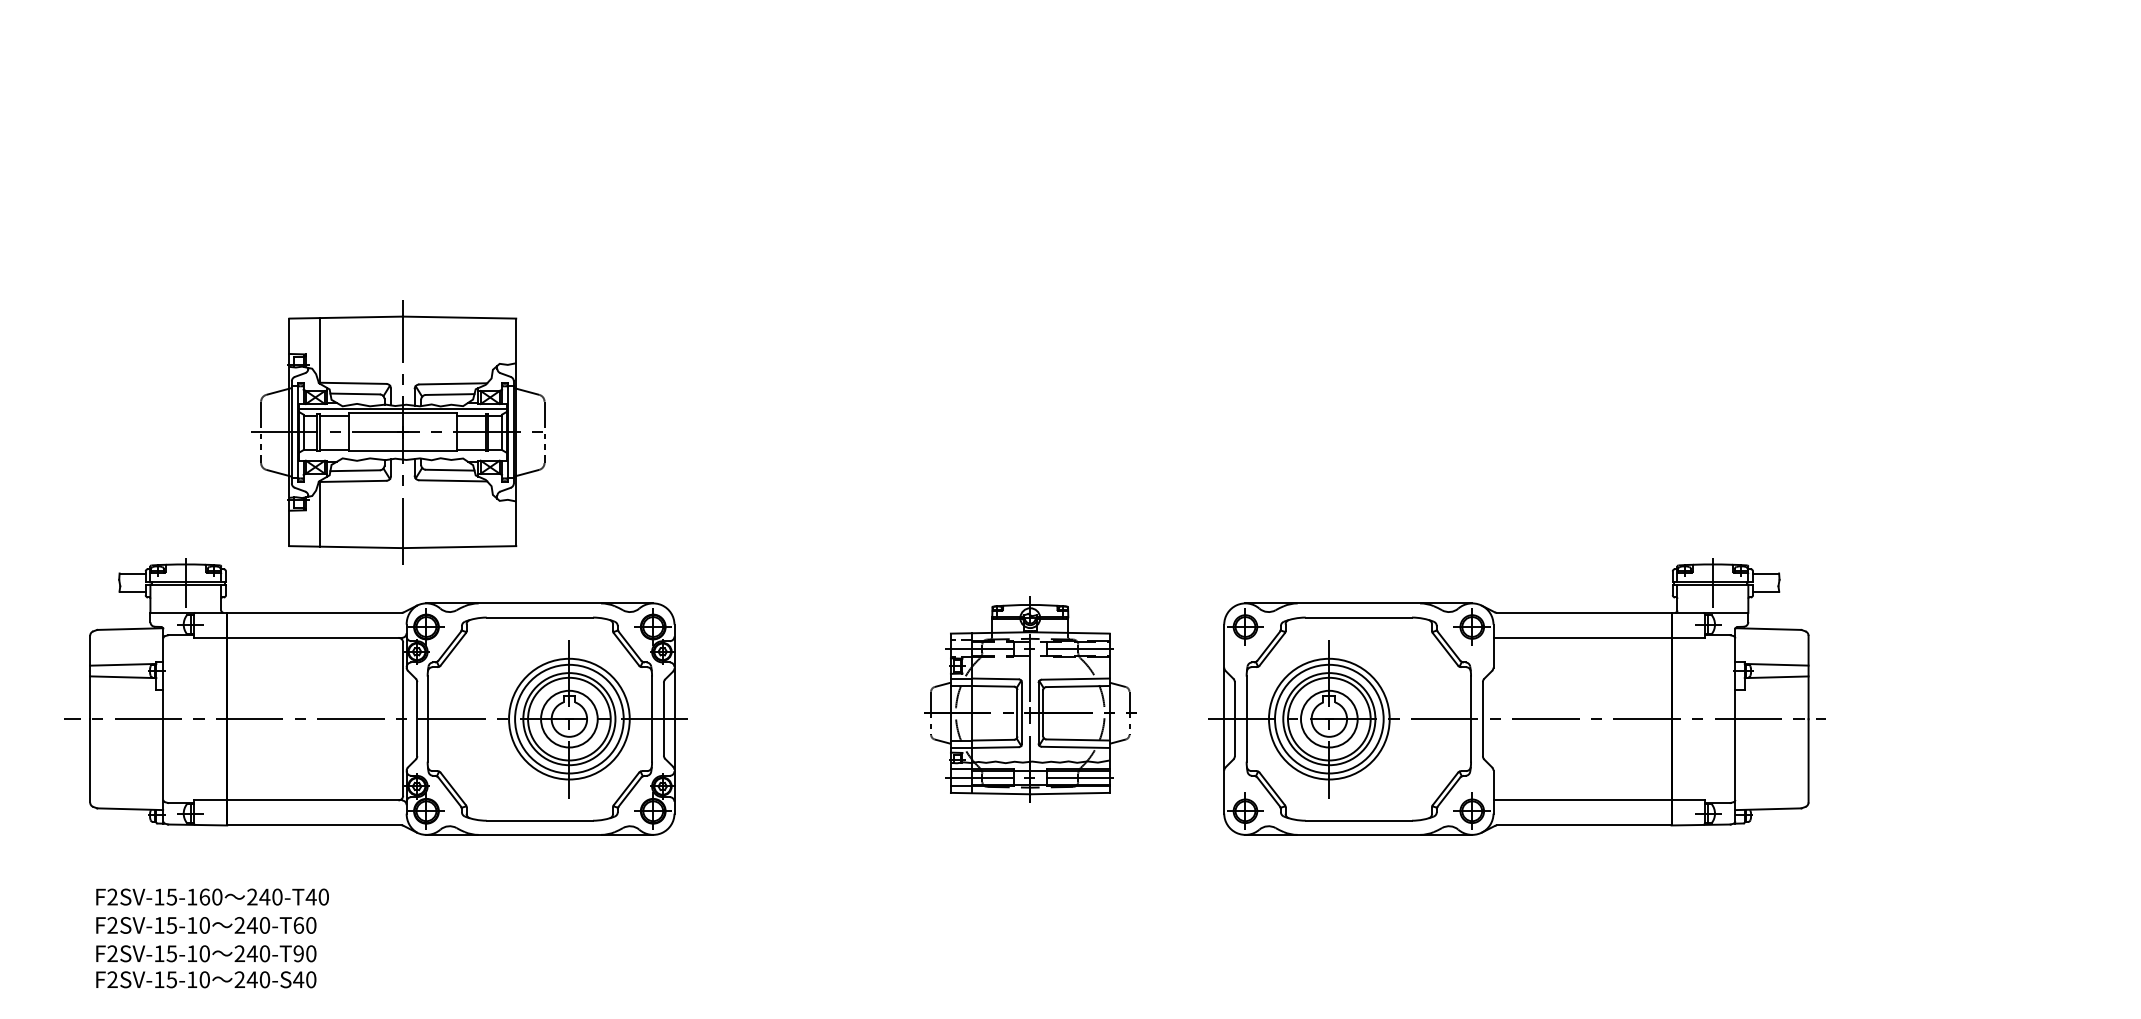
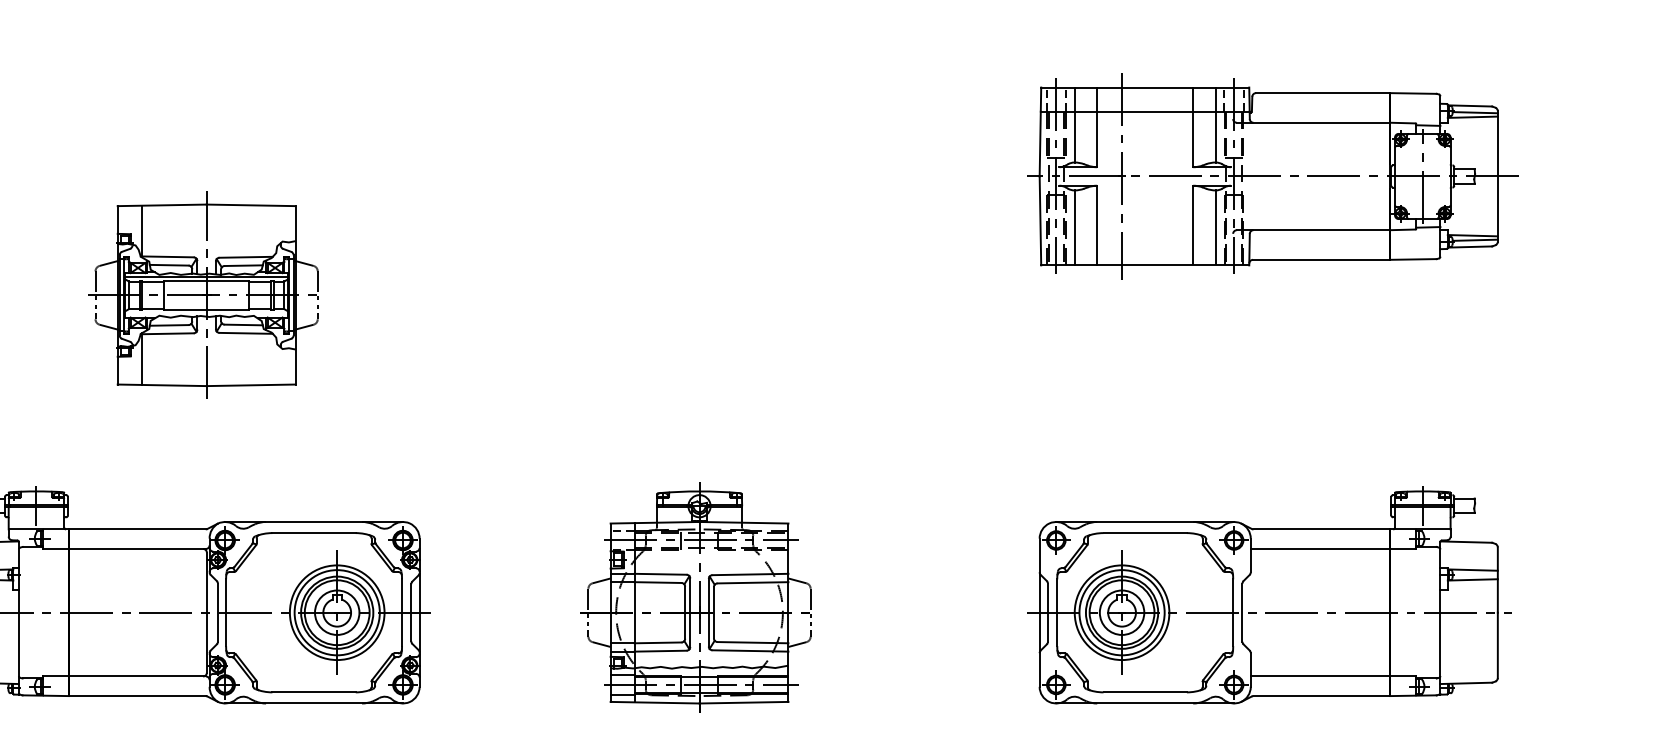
part: (1762, 162) -> (1272, 176), added
part: (398, 432) -> (203, 295), moved
part: (1516, 696) -> (1268, 594), moved
part: (1027, 699) -> (696, 597), size x1.43

